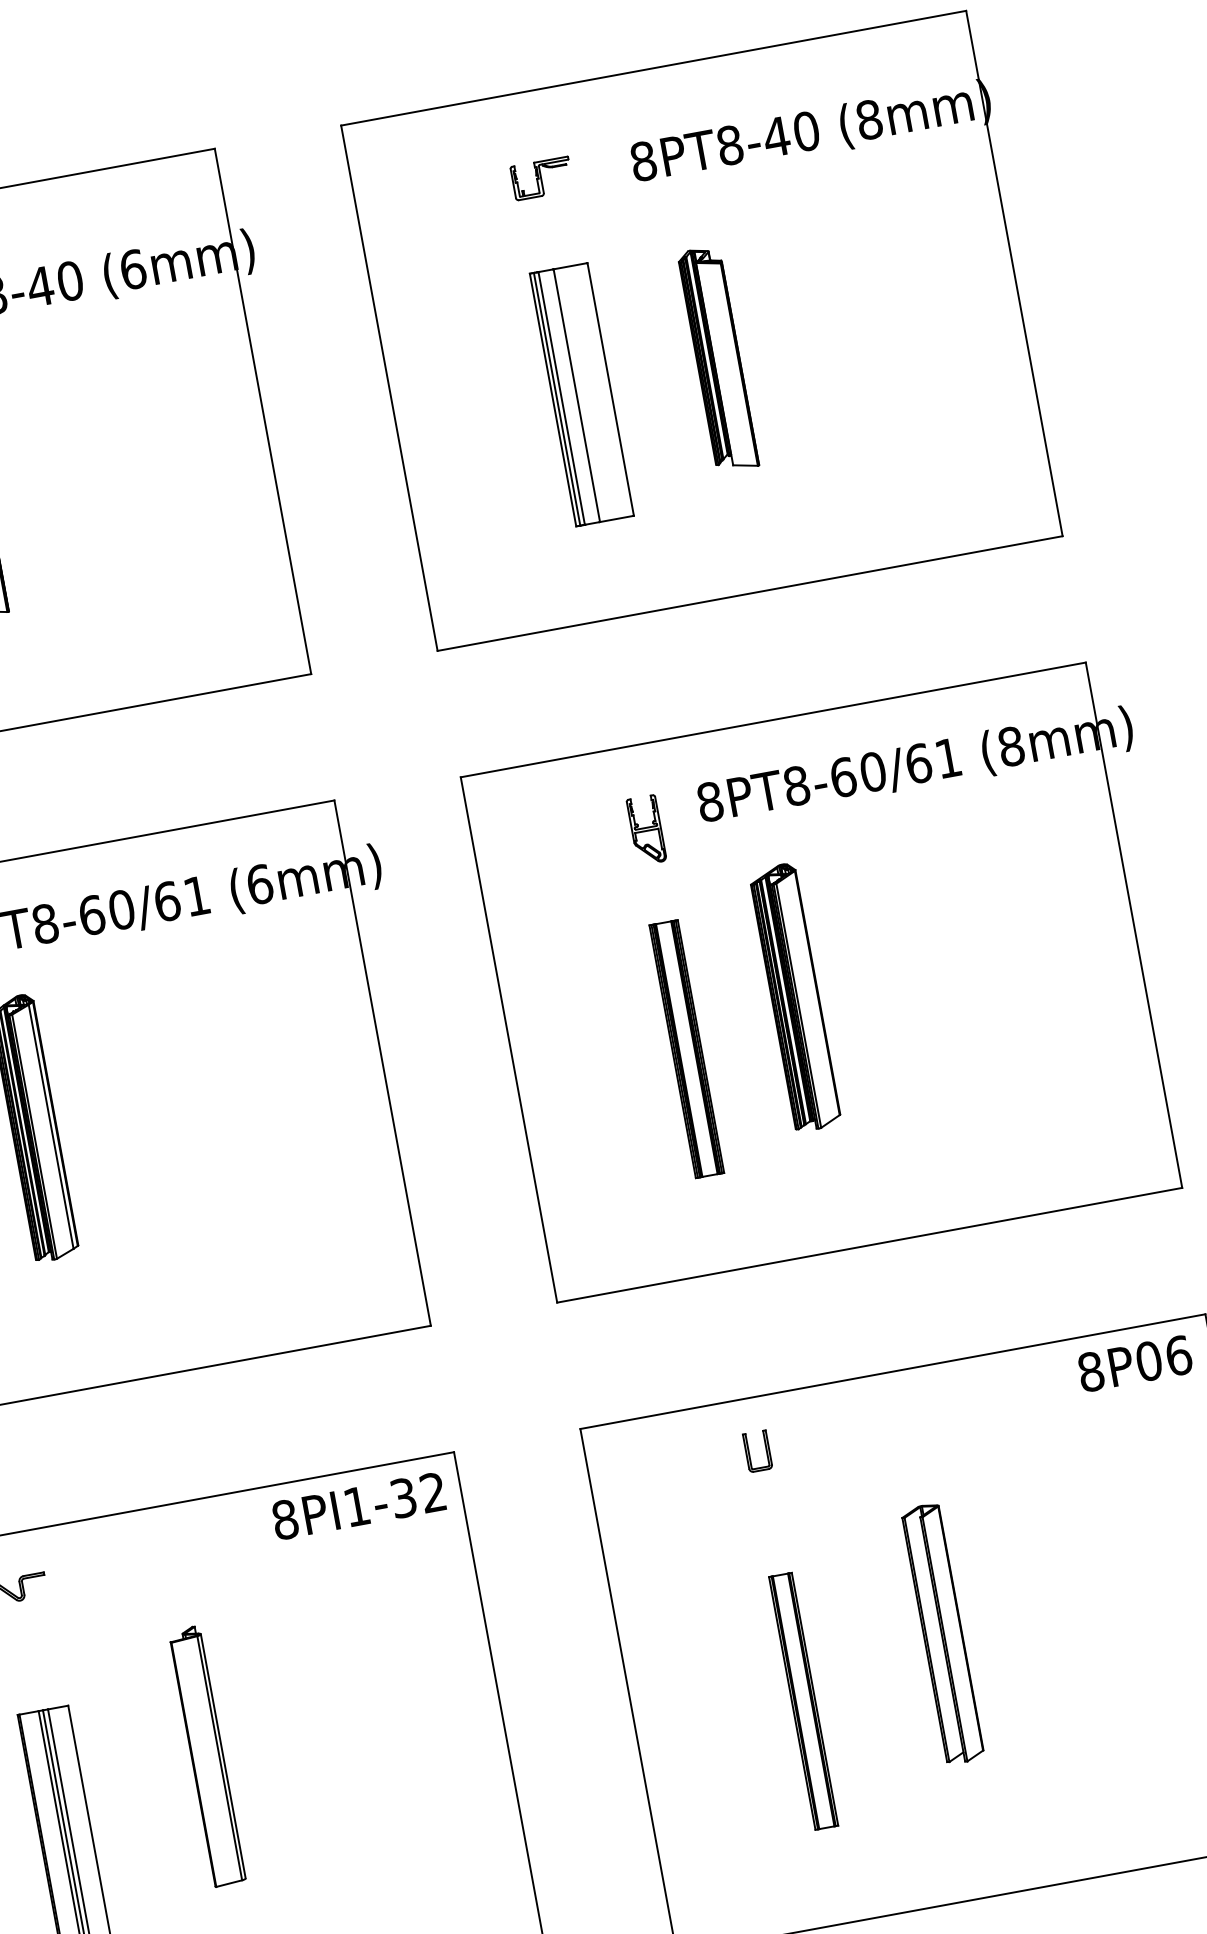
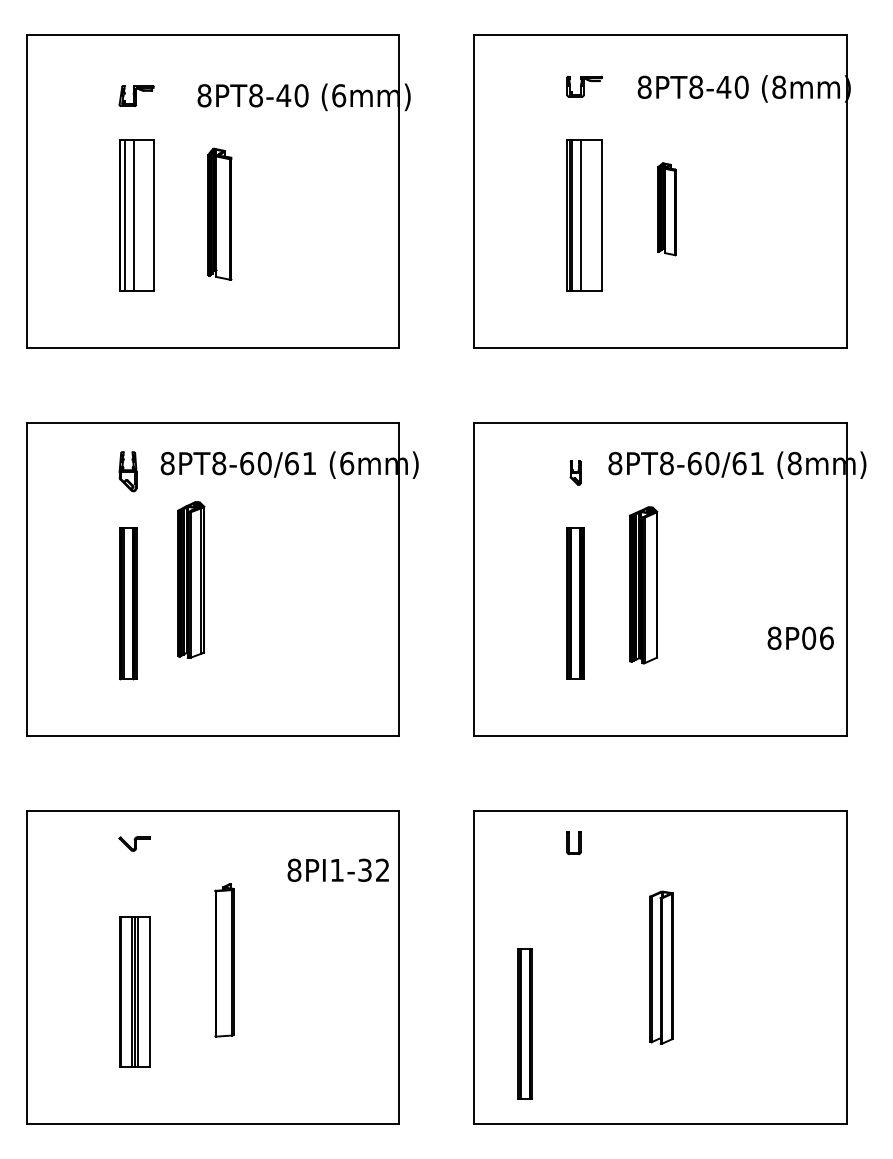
part: (717, 357) -> (666, 208), size x0.7
part: (646, 829) -> (575, 472), size x0.6
text: (1134, 1362) -> (800, 637), moved
text: (357, 1505) -> (337, 869), moved
part: (802, 1700) -> (524, 1023), moved

